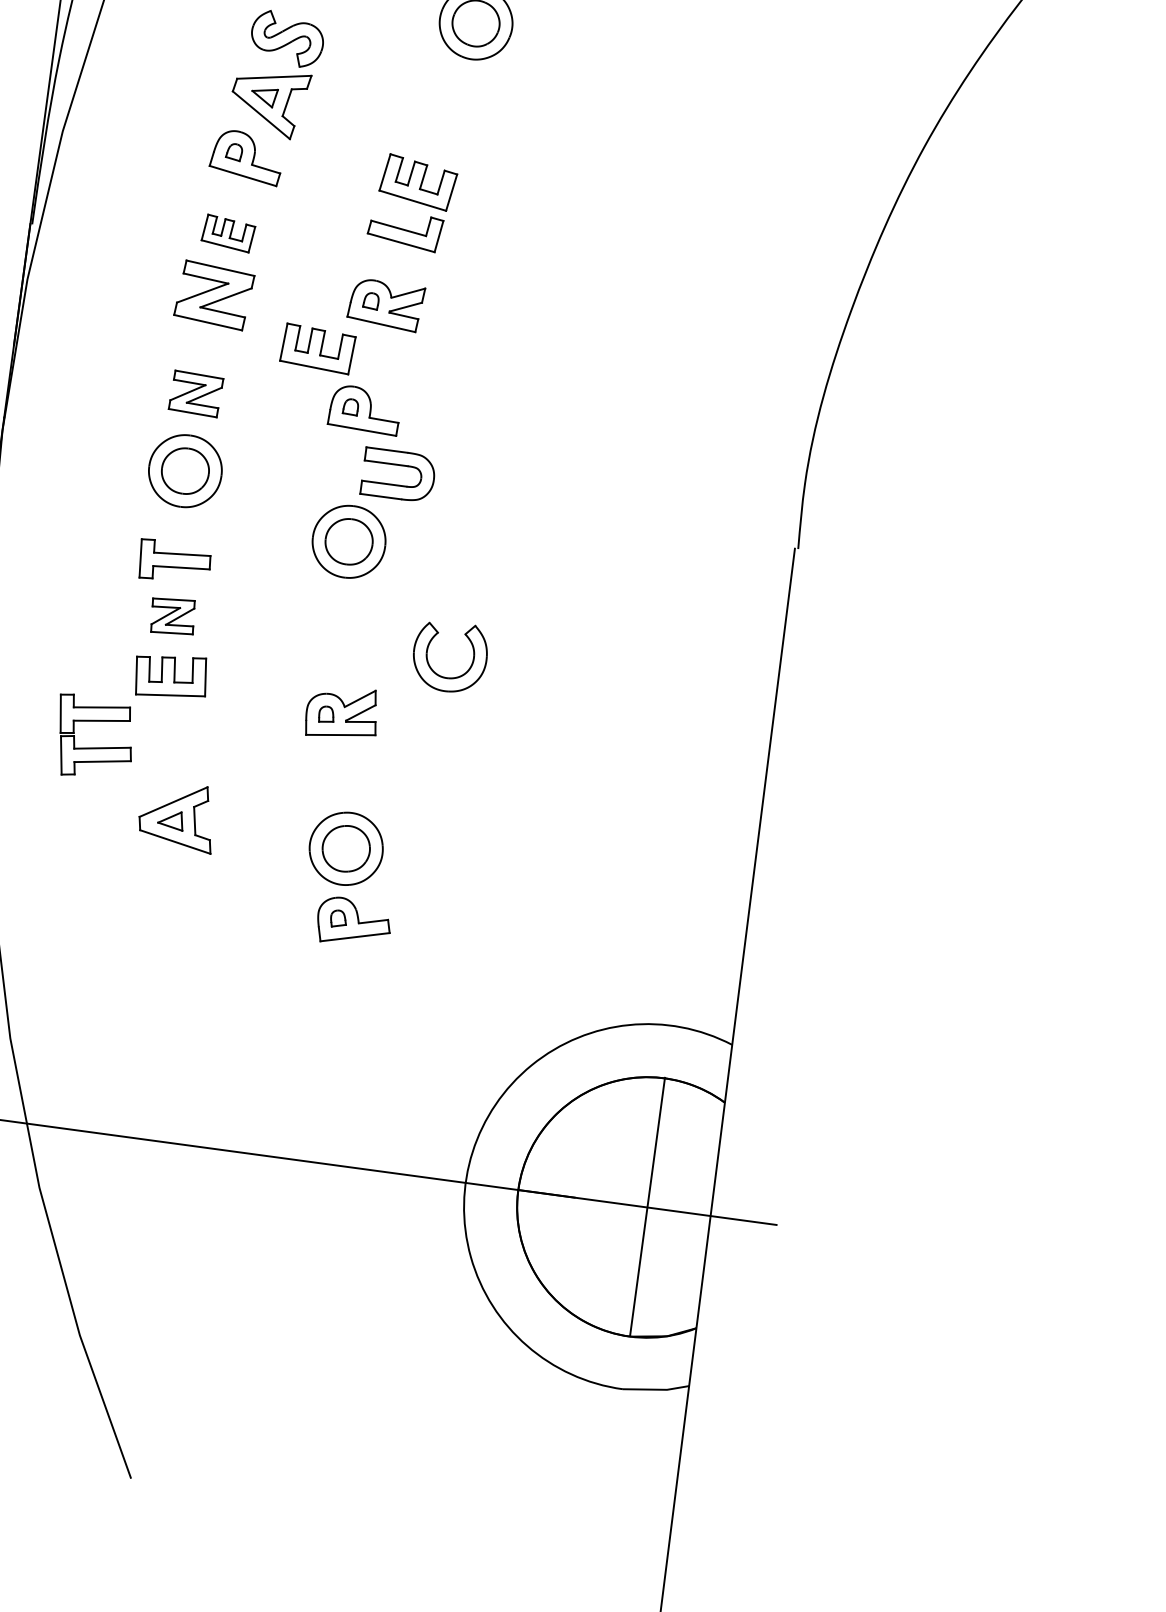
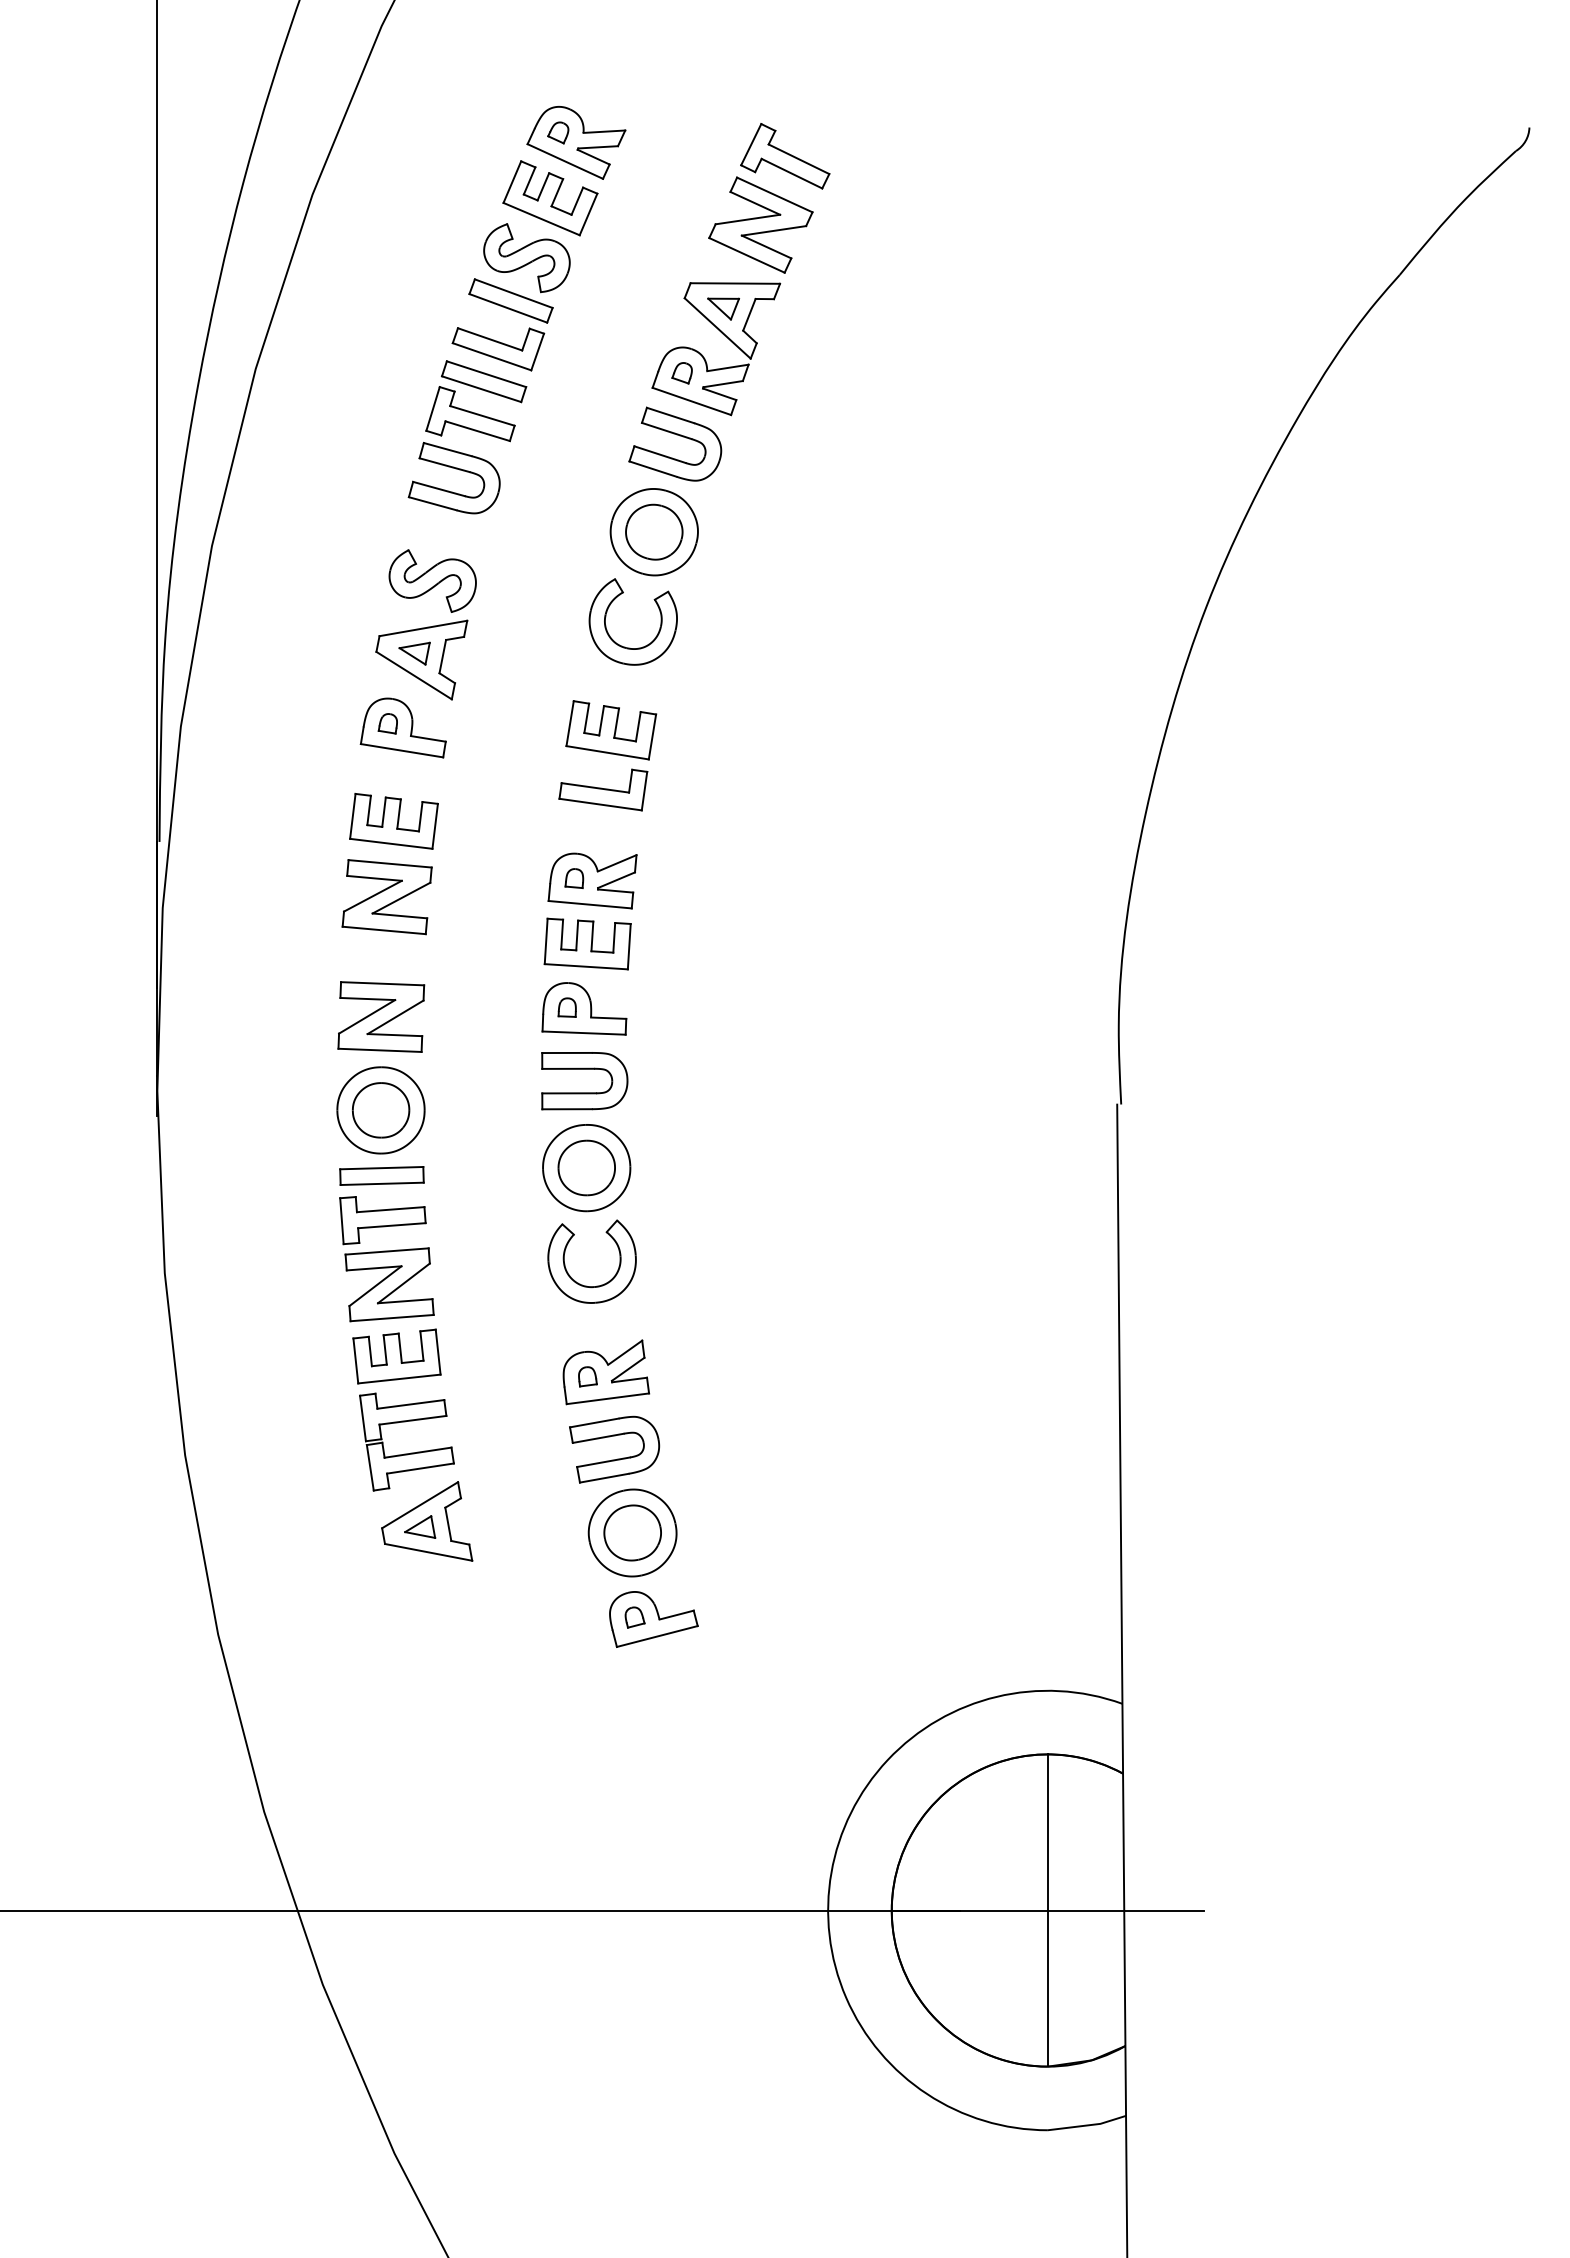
part: (439, 114) -> (625, 646), added
part: (228, 233) -> (393, 821), size x1.43
part: (317, 348) -> (587, 943), moved
part: (196, 393) -> (381, 1016), size x1.43
part: (397, 484) -> (584, 1092), moved
part: (178, 525) -> (381, 1175), added
part: (172, 616) -> (389, 1284), size x1.67
part: (442, 676) -> (586, 1285), moved
part: (96, 747) -> (410, 1452), moved
part: (342, 785) -> (617, 1458), added

